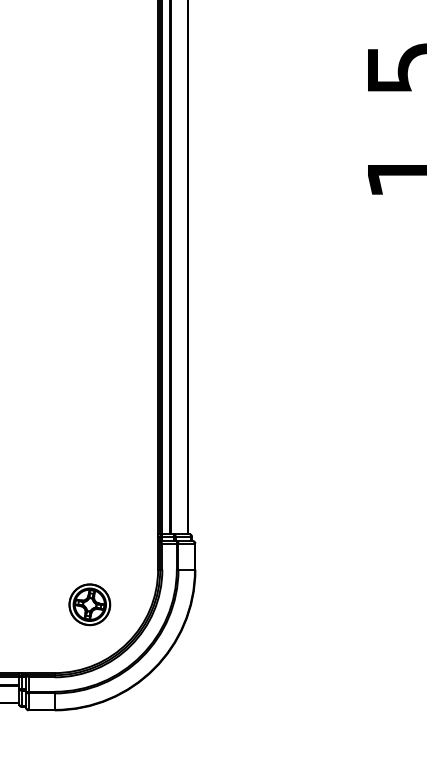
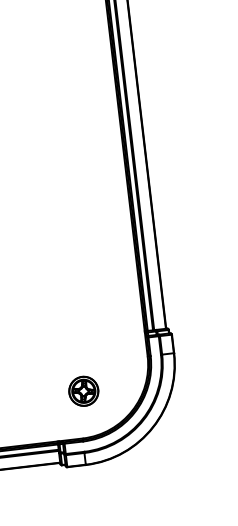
part: (89, 604) -> (83, 391), moved

